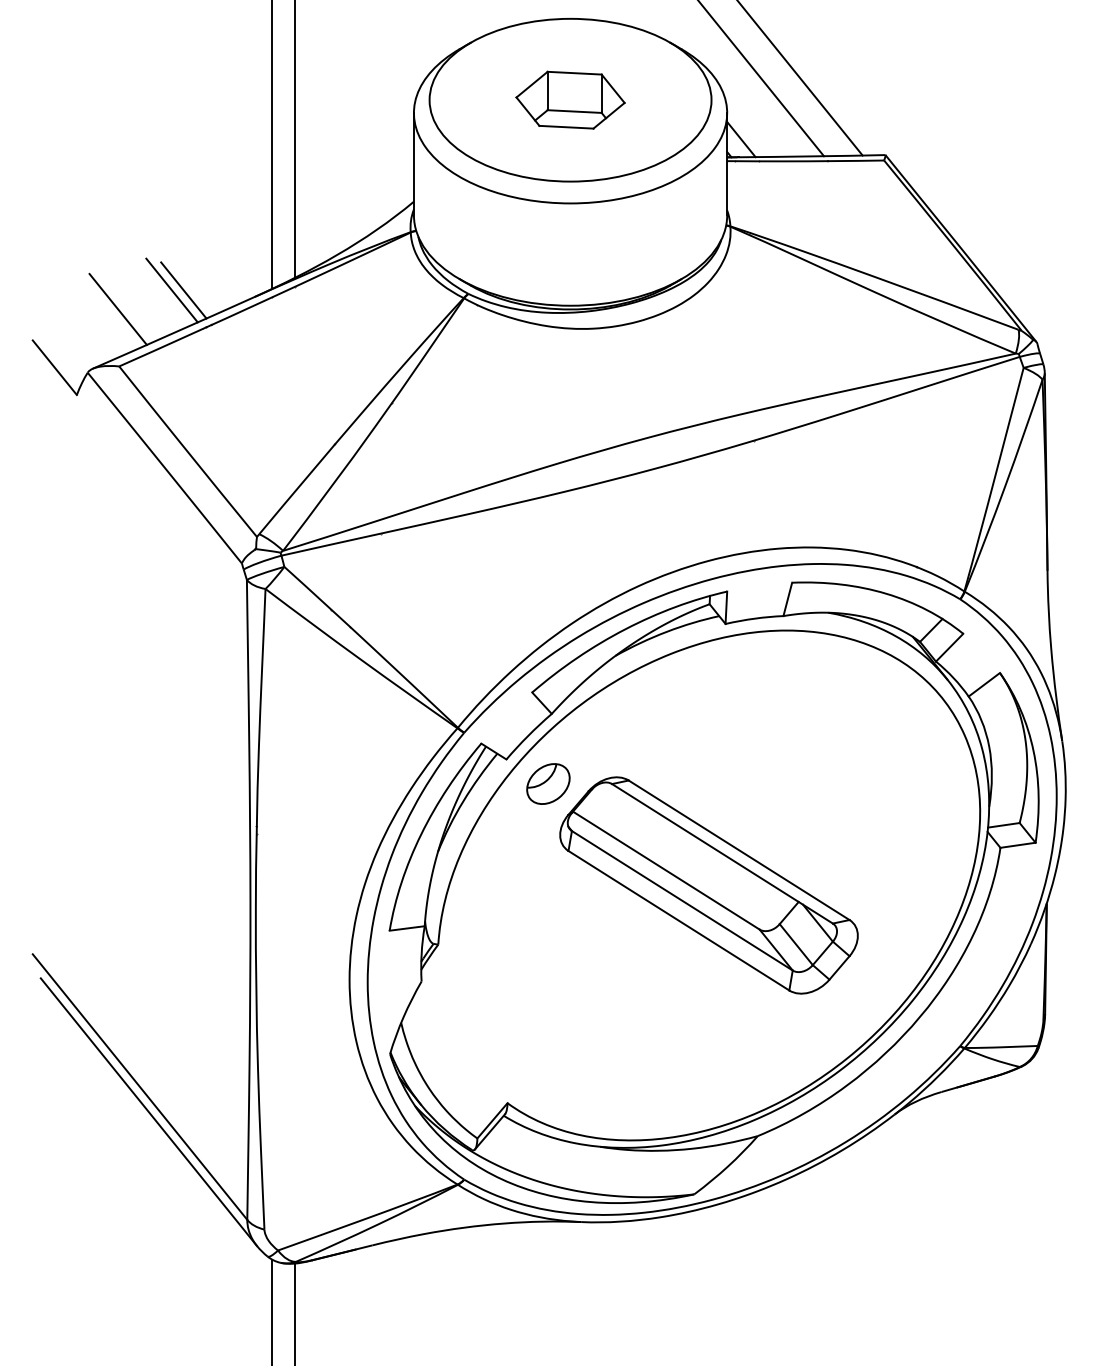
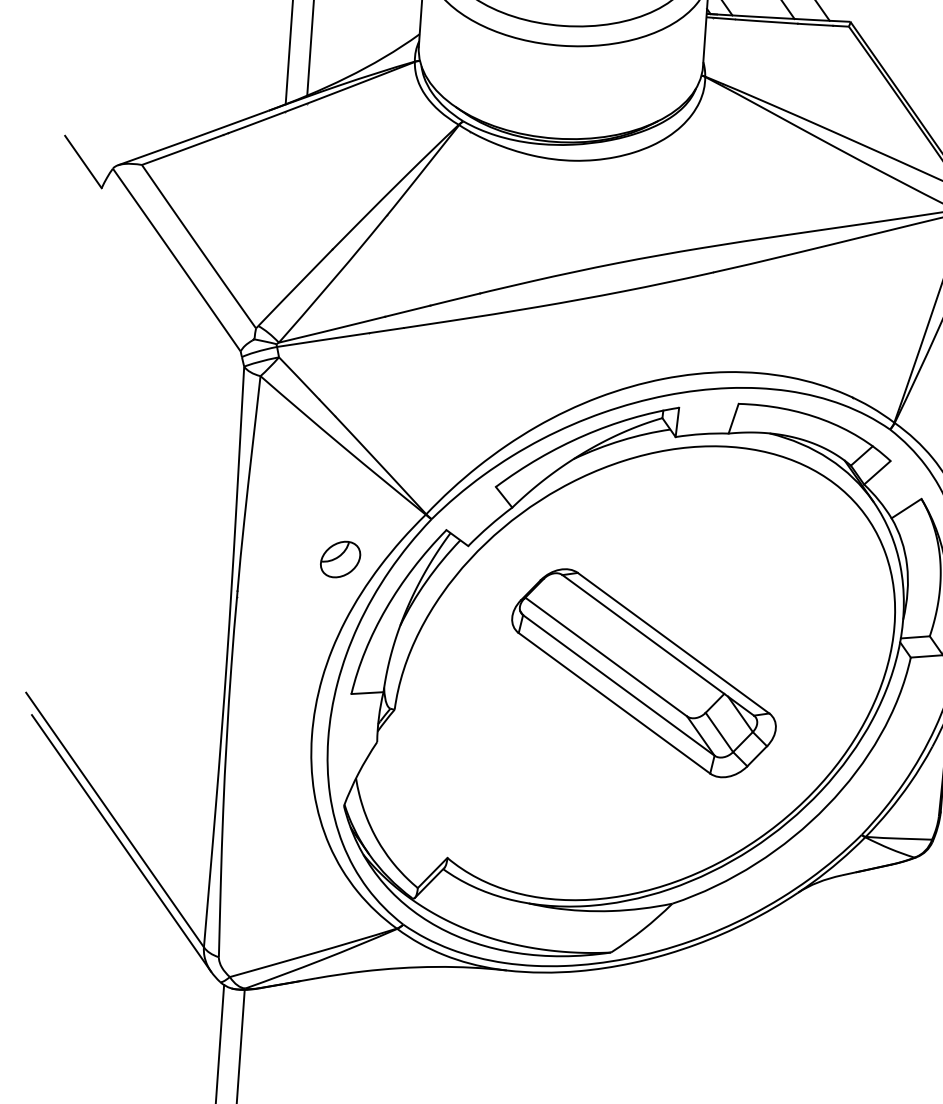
line: (171, 290) -> (194, 99), removed
line: (183, 290) -> (205, 100), removed
line: (117, 308) -> (144, 112), removed
part: (548, 783) -> (340, 559), moved

